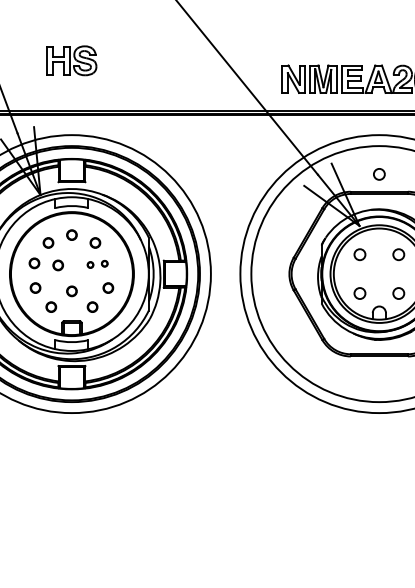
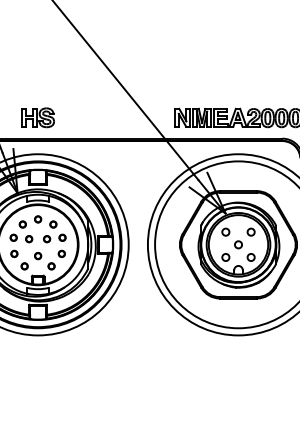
part: (70, 60) -> (37, 117), moved
circle: (379, 173) -> (238, 244), moved
part: (97, 264) -> (54, 238), size x1.67

